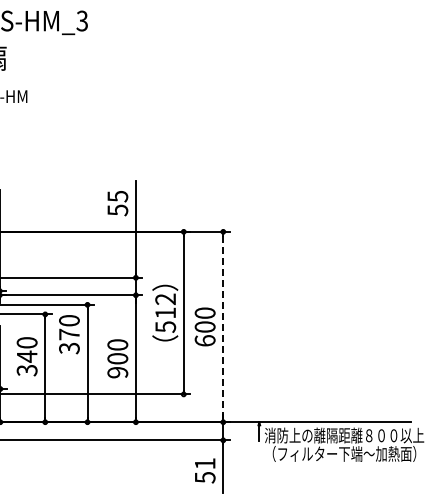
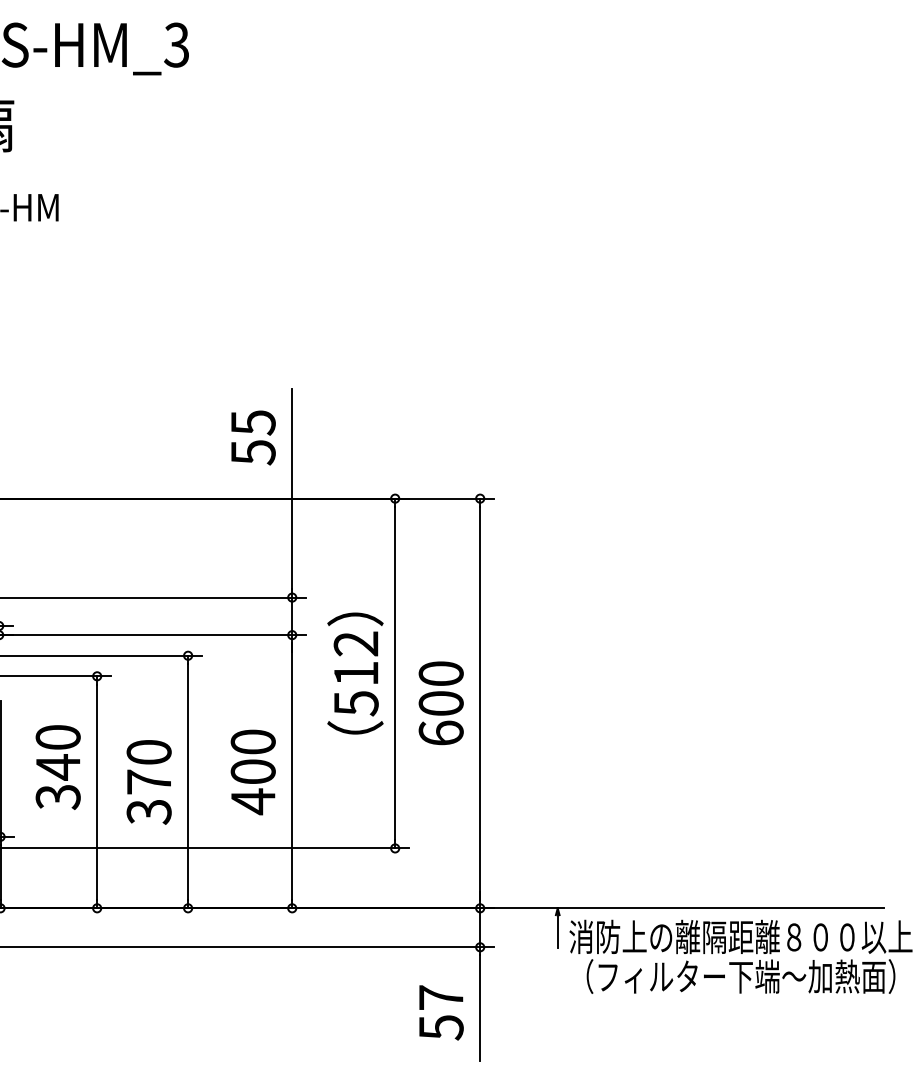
line: (223, 327) -> (480, 704), dashed -> solid
text: (69, 334) -> (149, 781), moved
text: (117, 372) -> (252, 801), 900 -> 400
text: (205, 463) -> (441, 997), 51 -> 57

